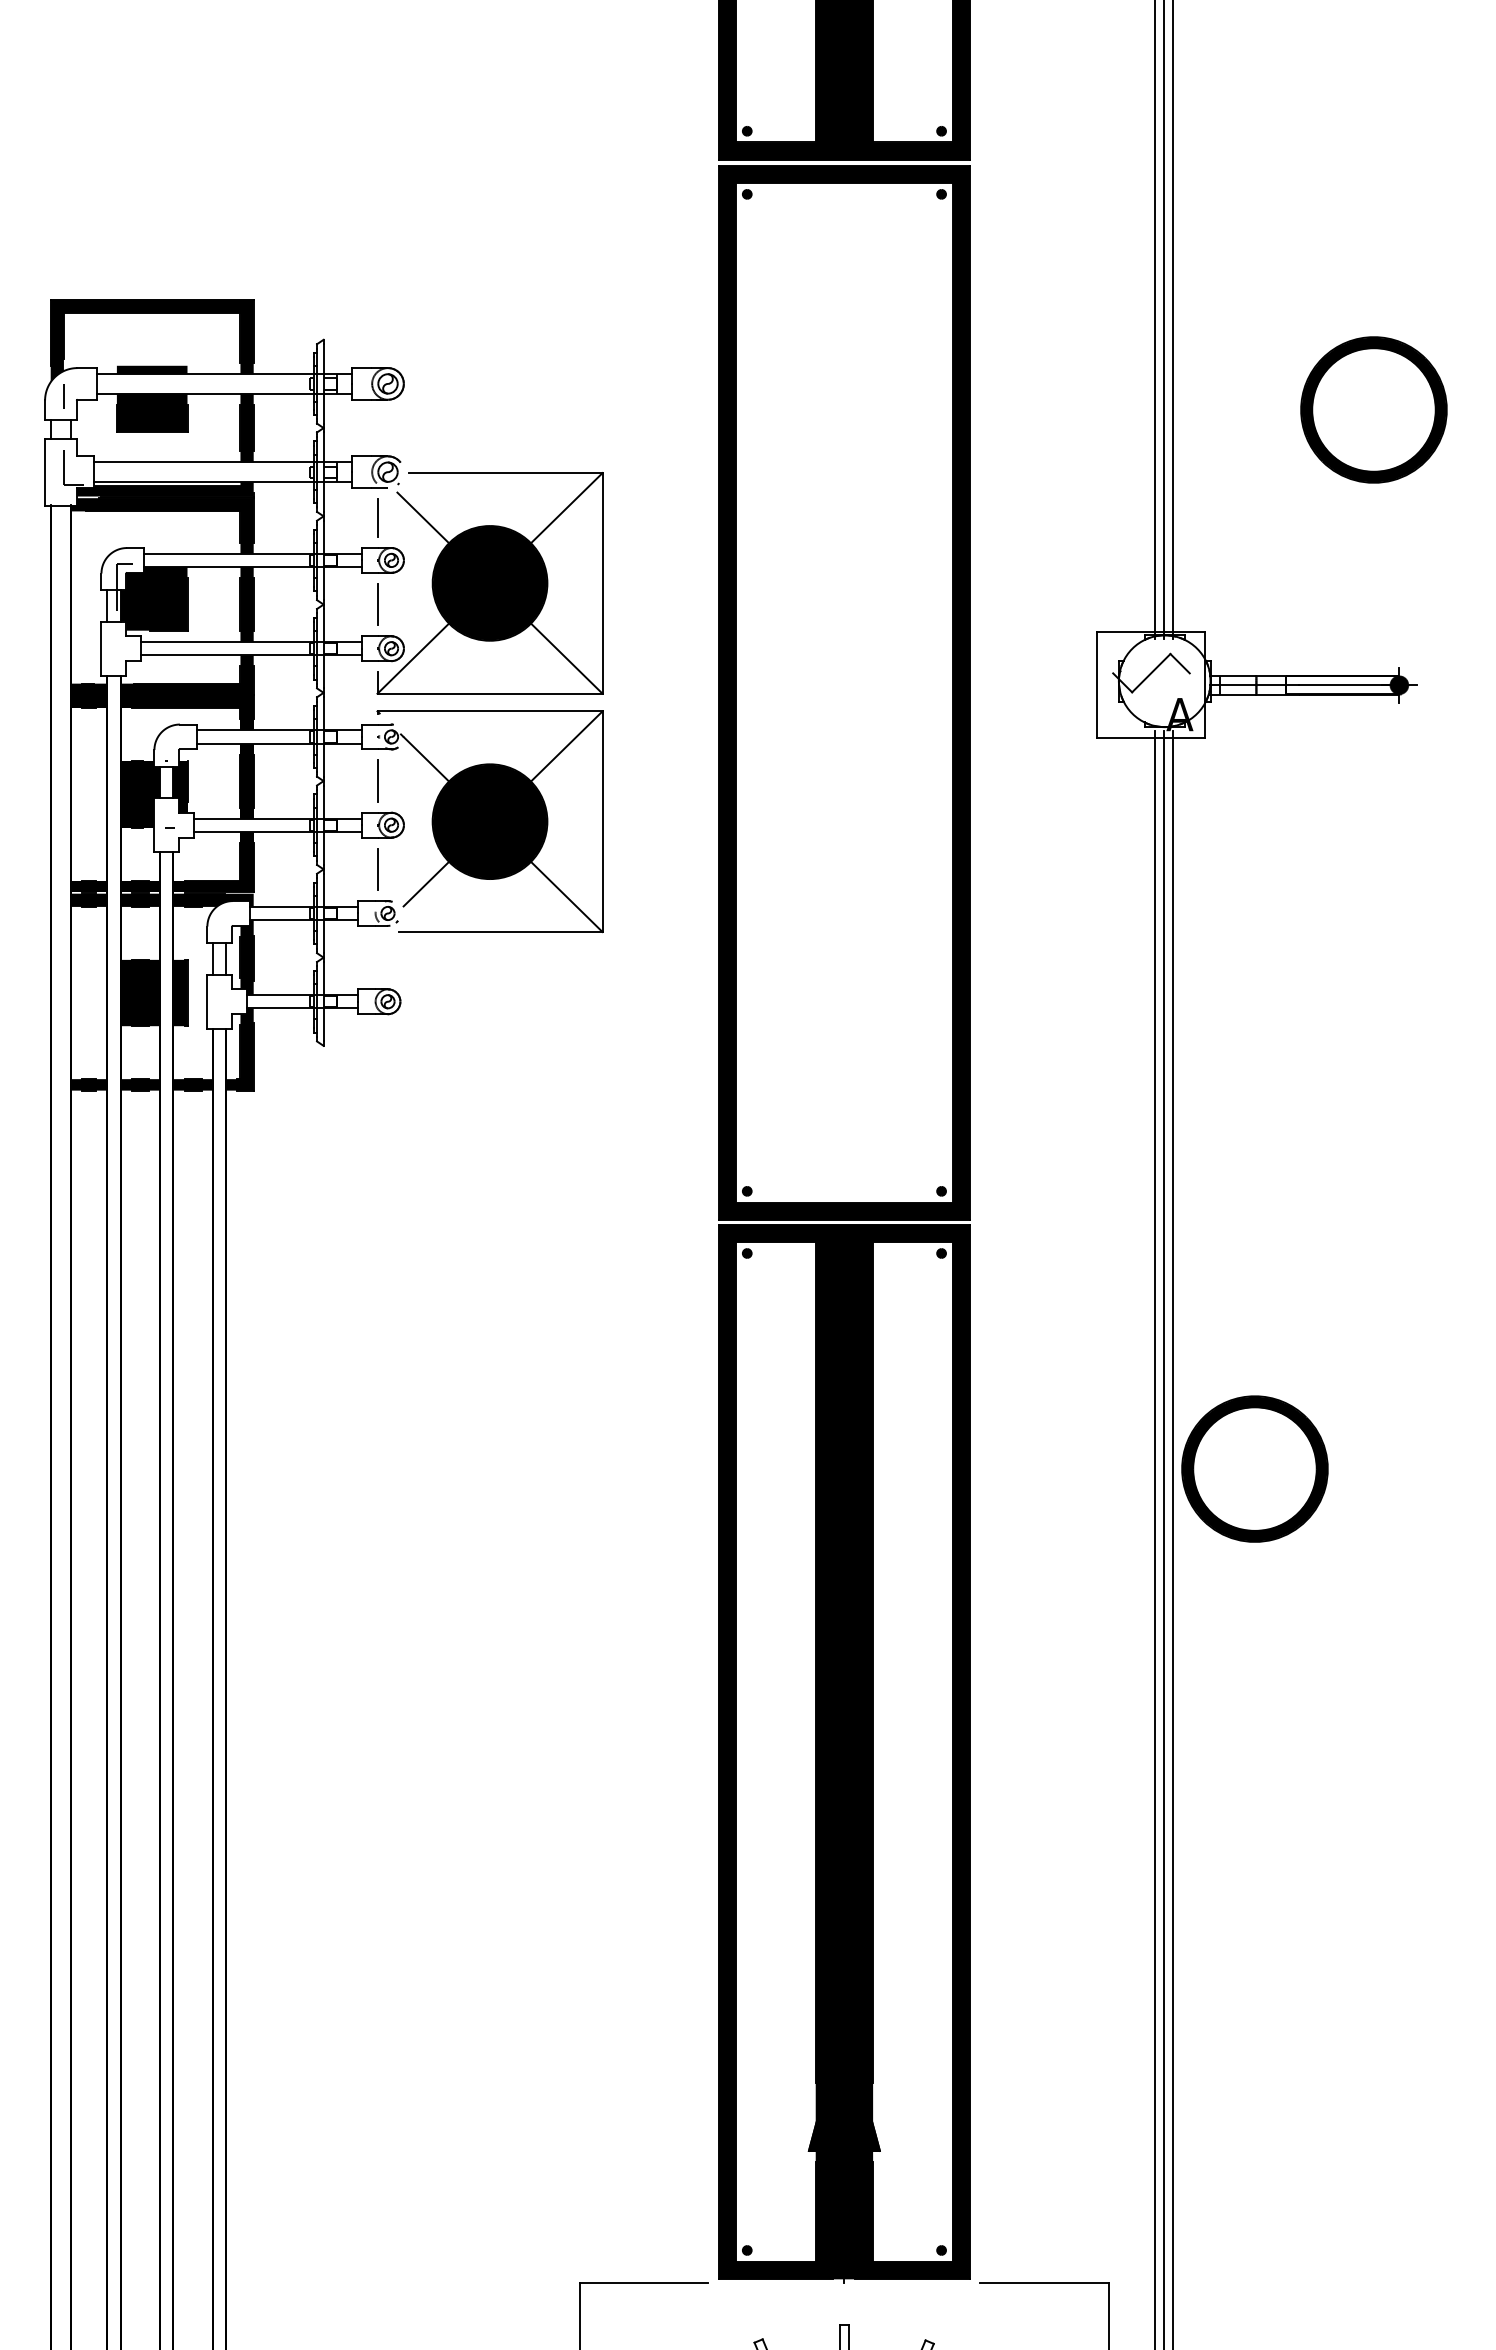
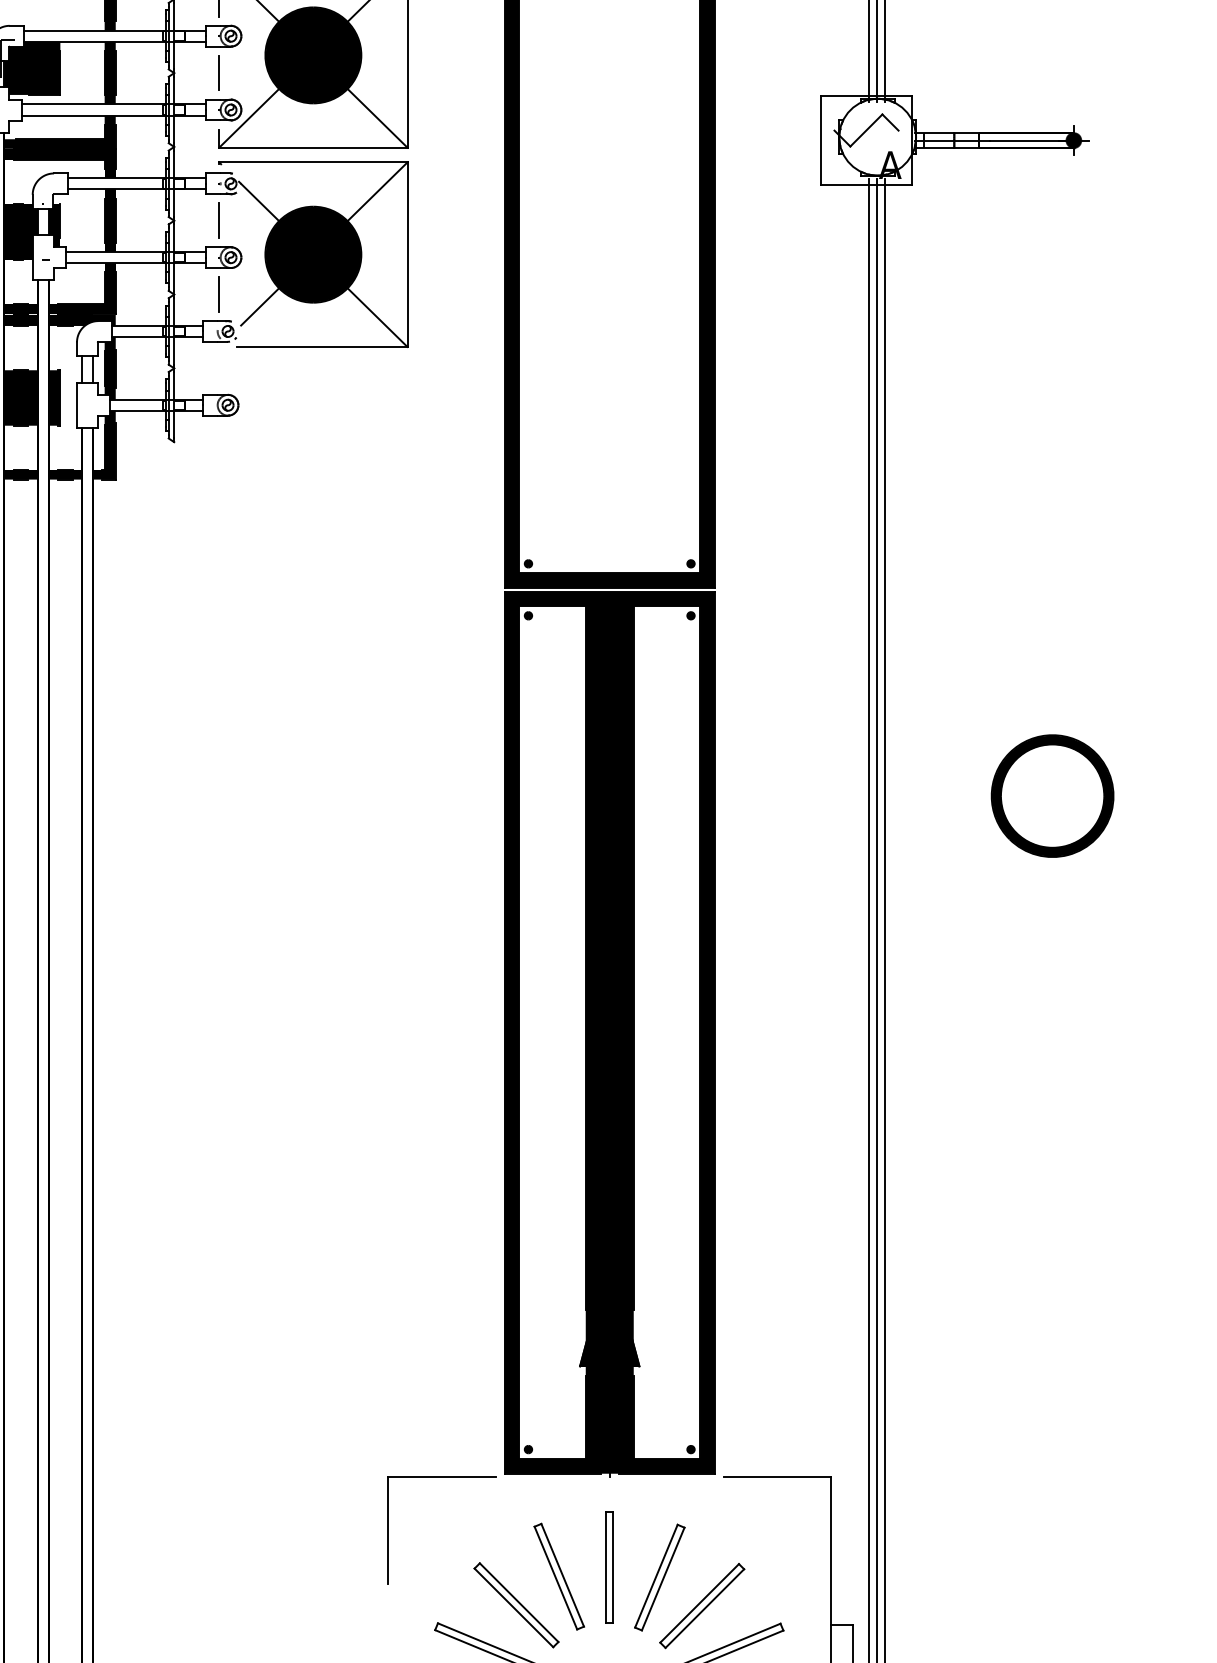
part: (1254, 1468) -> (1052, 795), moved

